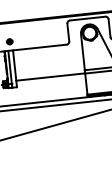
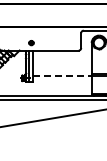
line: (51, 77) -> (63, 76), solid -> dashed

